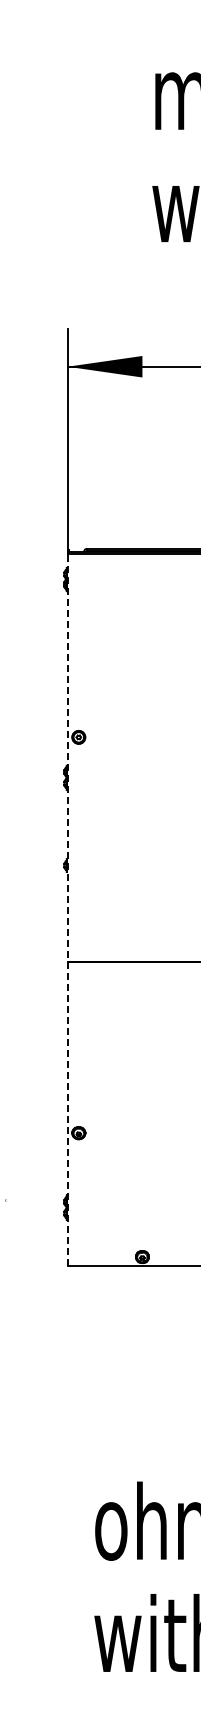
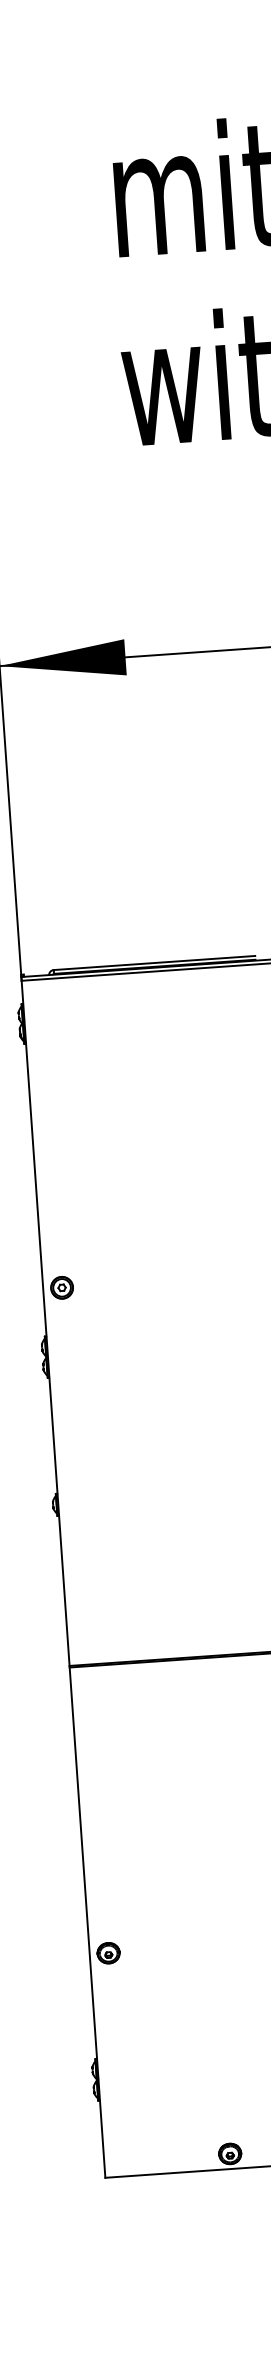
line: (67, 908) -> (63, 1576), dashed -> solid

